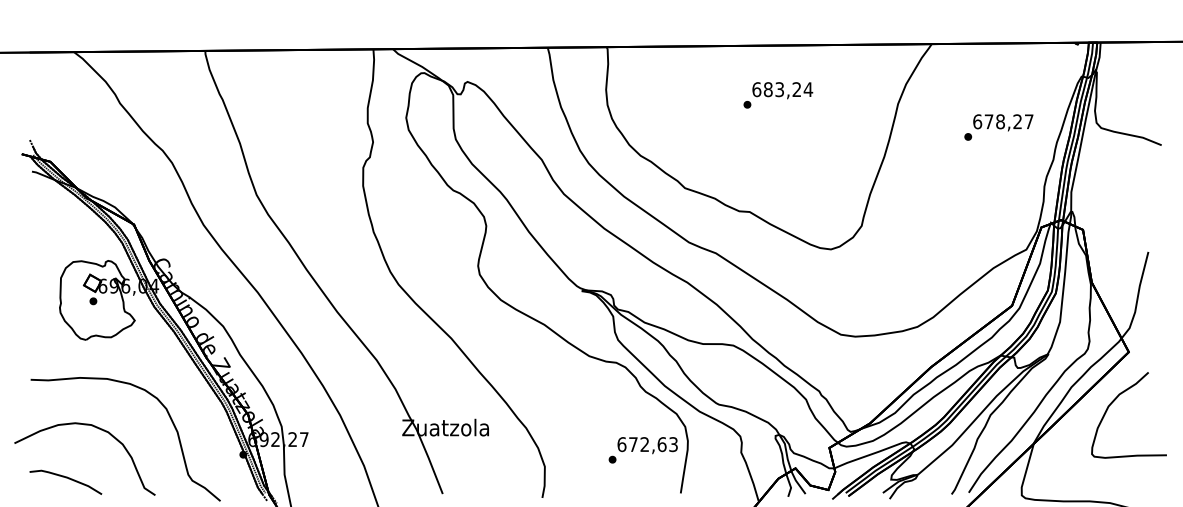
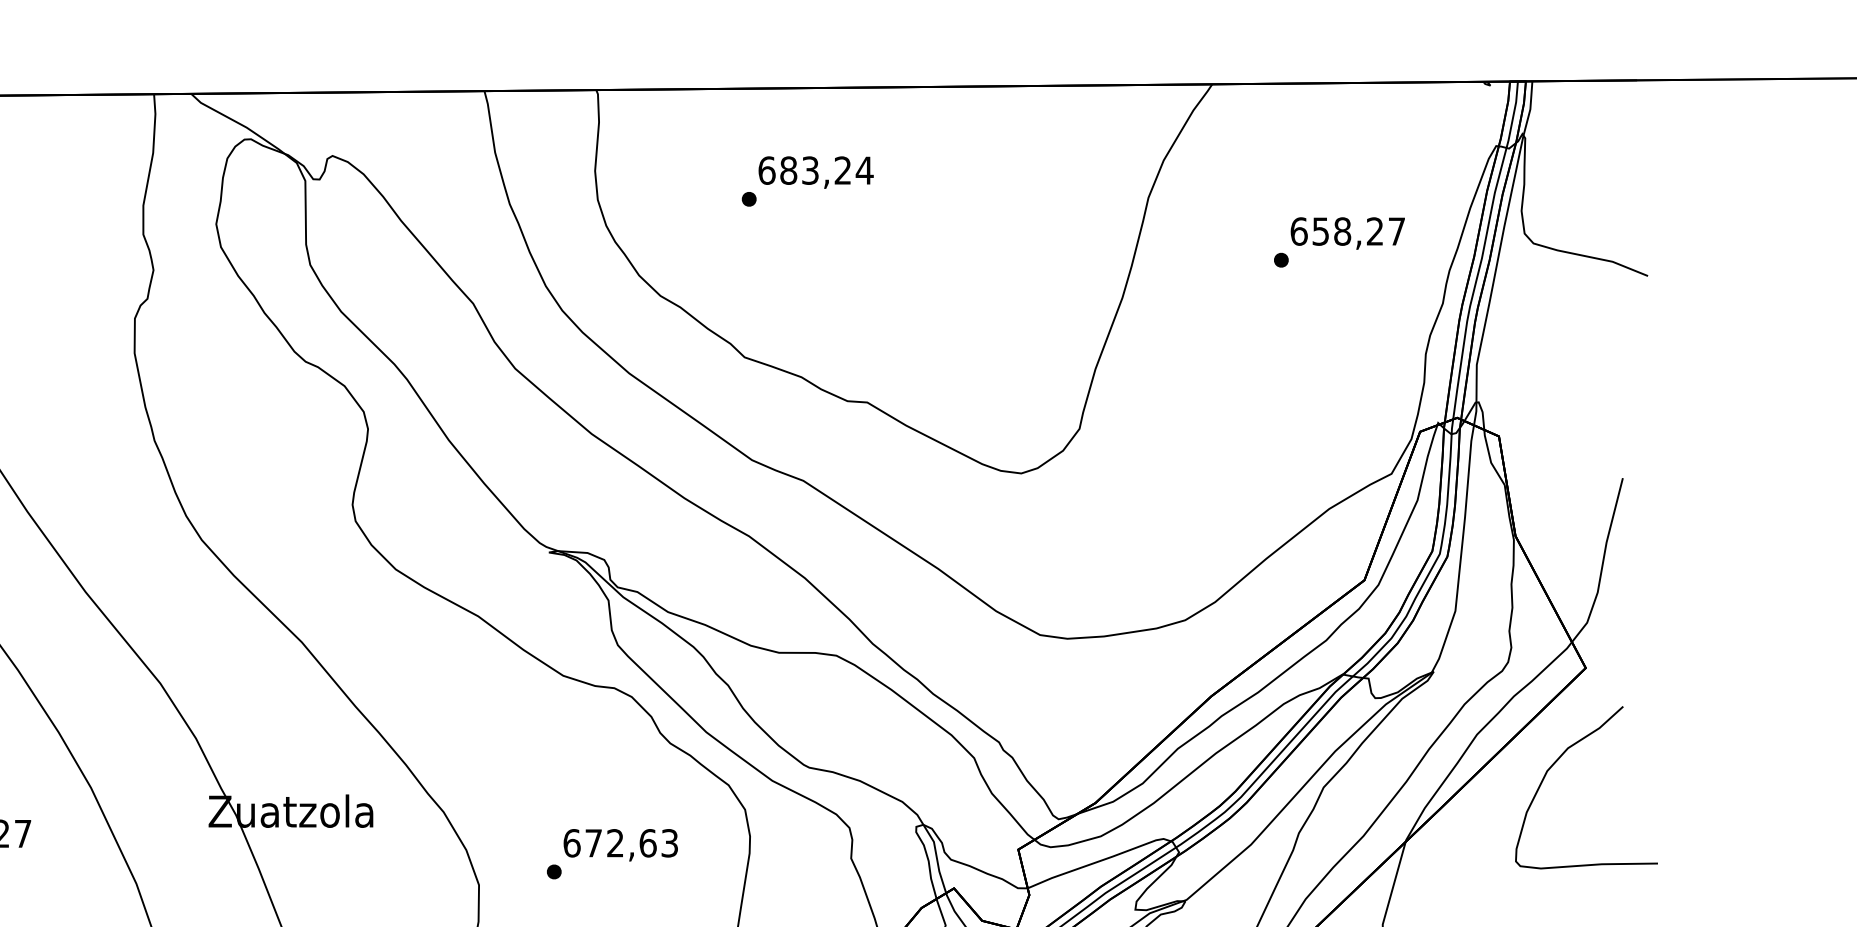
text: (778, 95) -> (808, 181), moved
text: (988, 121) -> (1319, 230), 678,27 -> 658,27
text: (642, 450) -> (610, 854), moved

